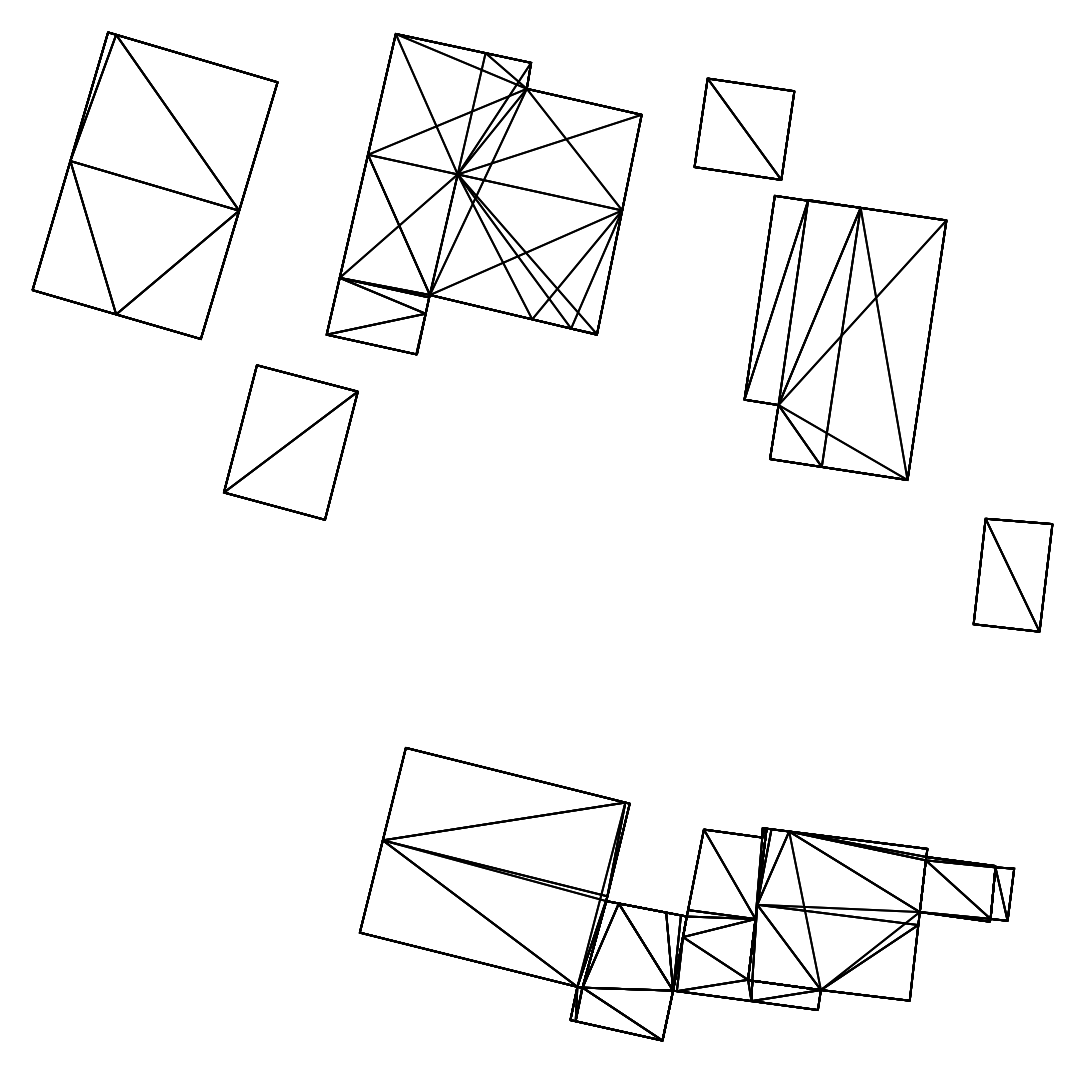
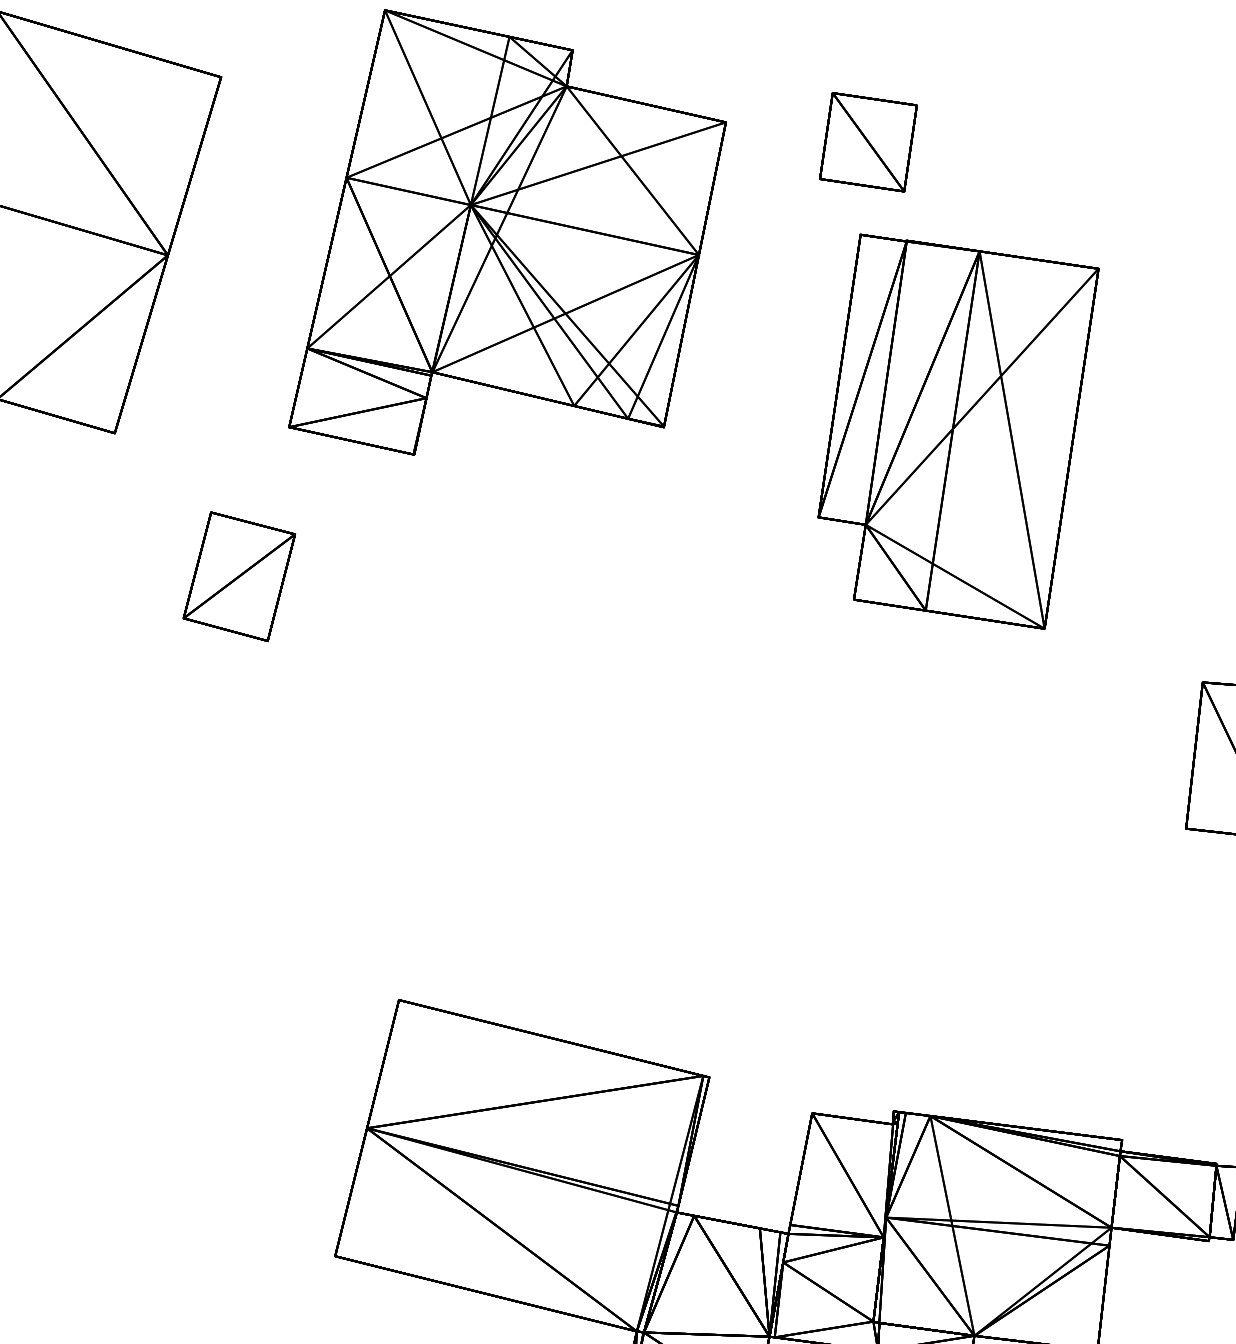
part: (744, 128) -> (868, 141), size x0.7
part: (845, 337) -> (958, 431), moved
part: (290, 442) -> (239, 576), size x0.6

